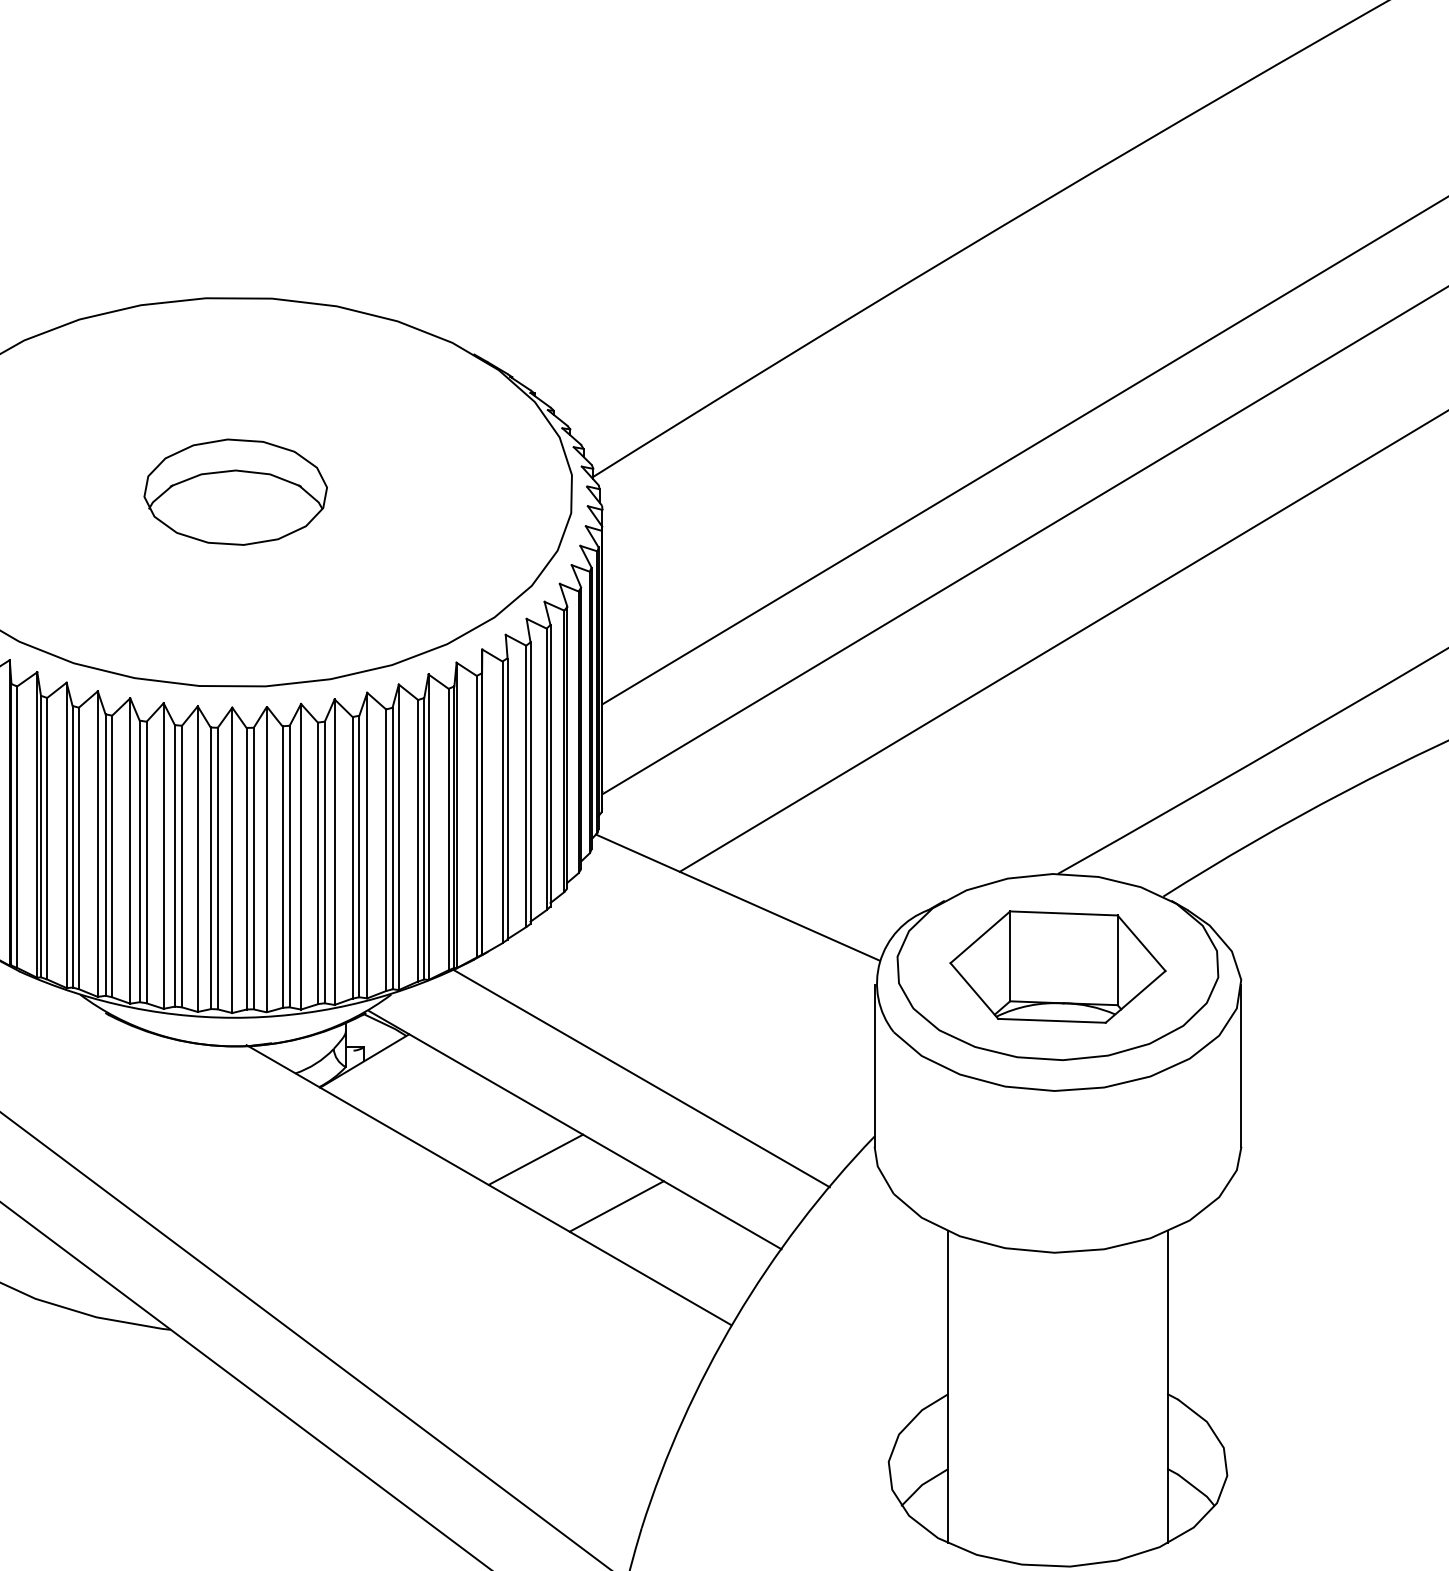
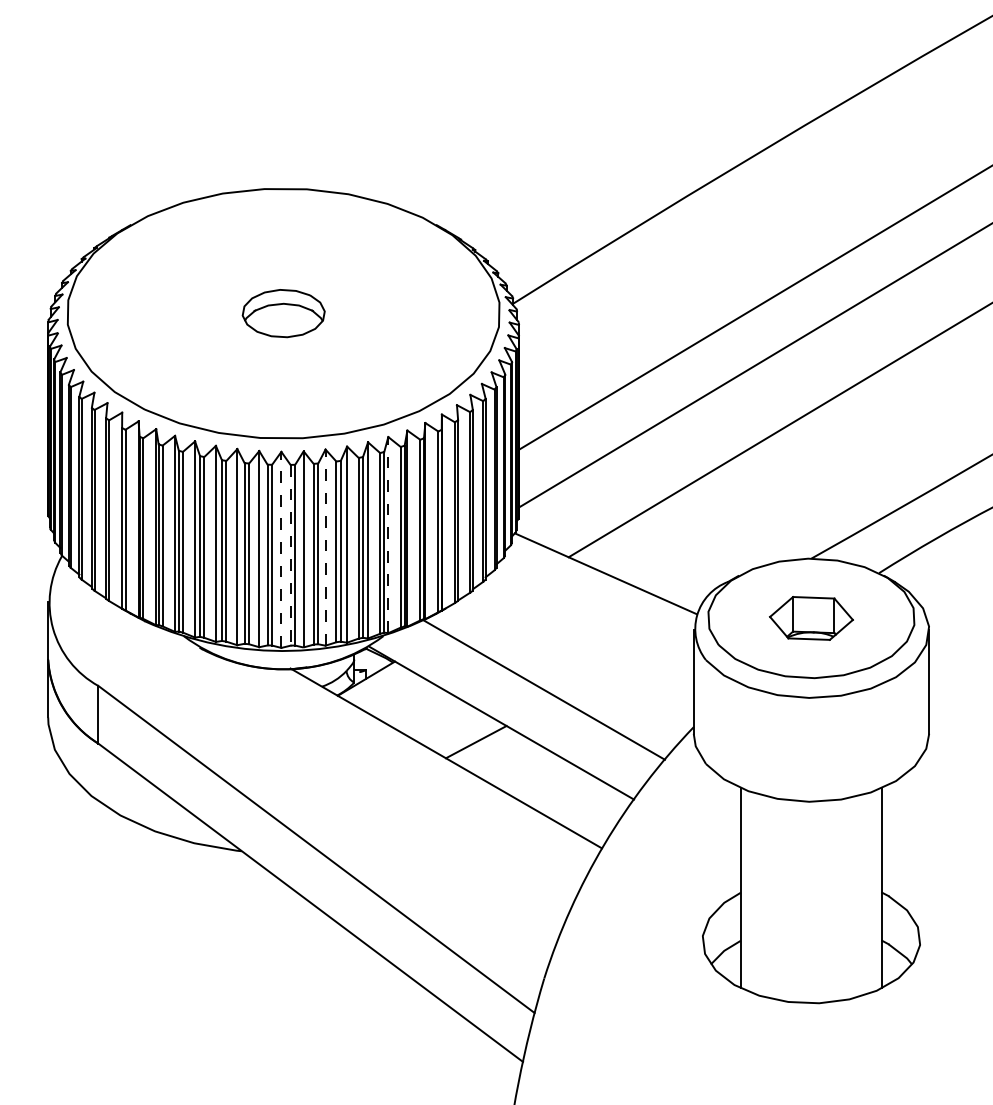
part: (235, 492) -> (283, 313), size x0.7
line: (399, 836) -> (388, 534), solid -> dashed
line: (300, 856) -> (325, 547), solid -> dashed
line: (232, 859) -> (281, 549), solid -> dashed
line: (246, 869) -> (290, 555), solid -> dashed
part: (1058, 967) -> (811, 618), size x0.6
line: (617, 1205) -> (528, 771), removed

